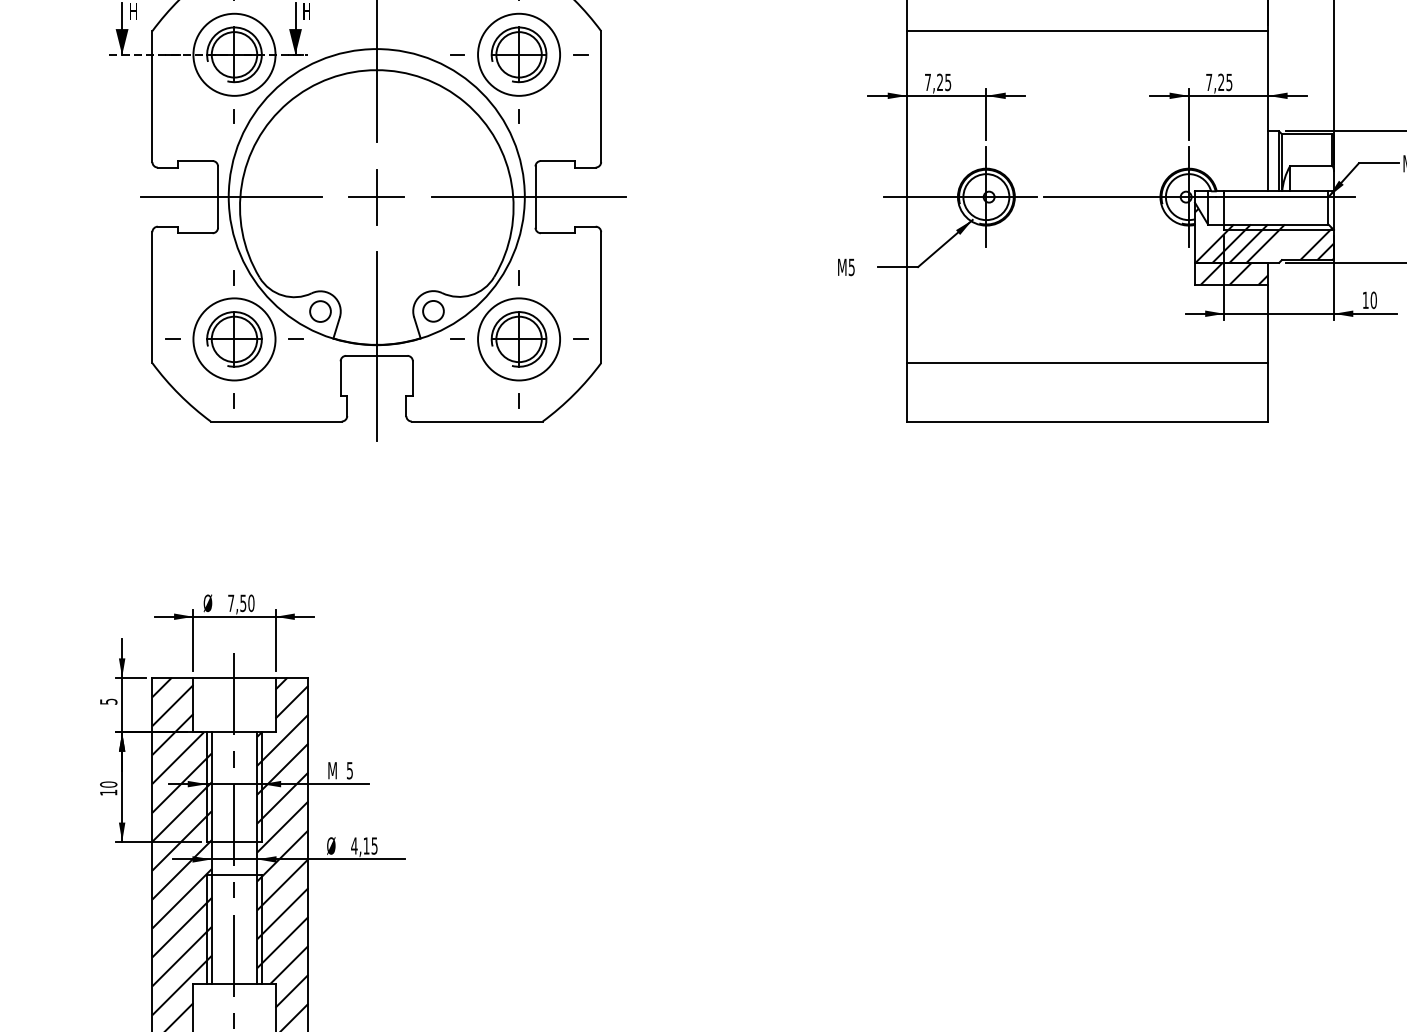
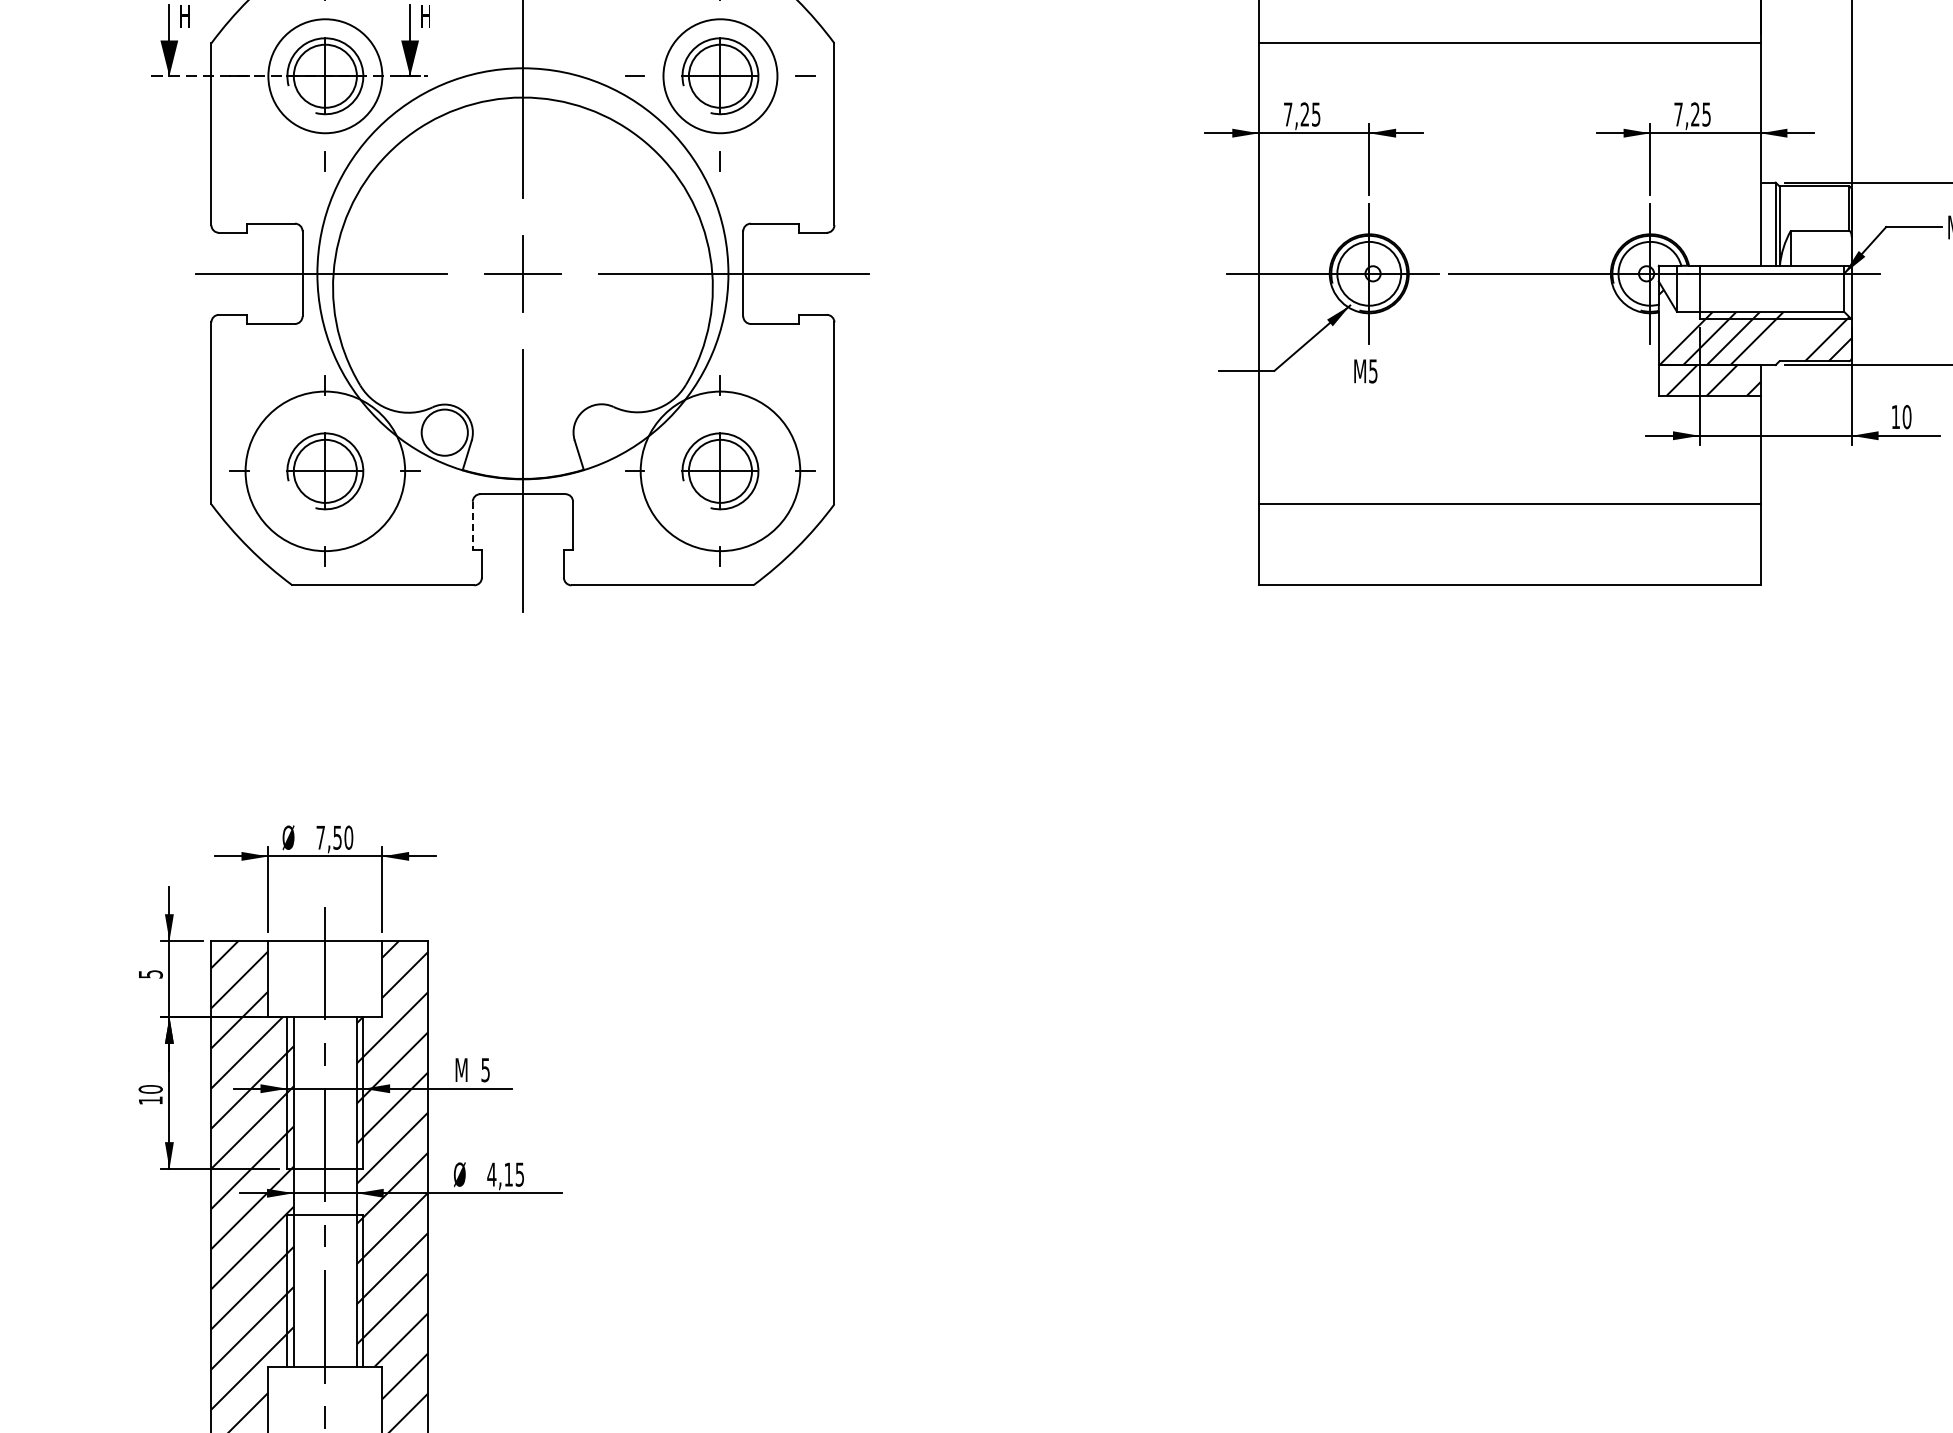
text: (846, 267) -> (1365, 371), moved
circle: (320, 311) -> (444, 432), size x1.6
circle: (433, 311) -> (601, 432), removed
circle: (234, 339) -> (325, 471), size x1.4
circle: (519, 339) -> (720, 471), size x1.4
line: (340, 378) -> (472, 525), solid -> dashed

